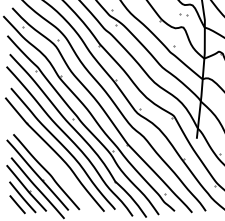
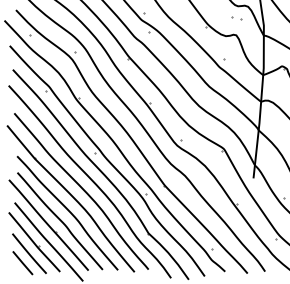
curve: (53, 164) -> (68, 211), added

